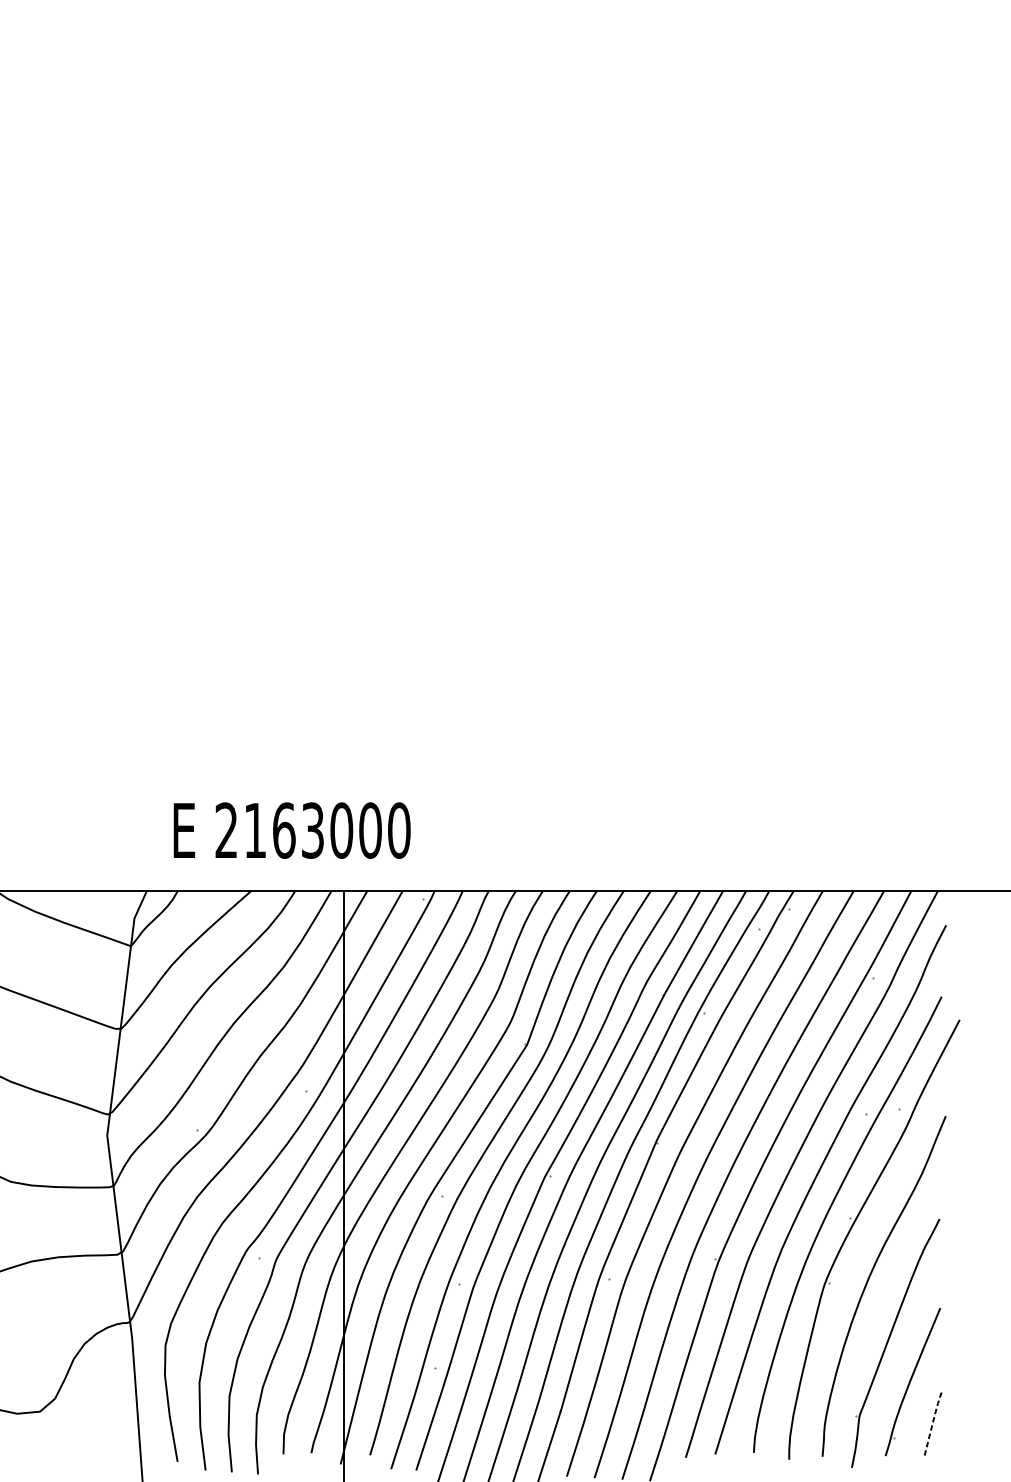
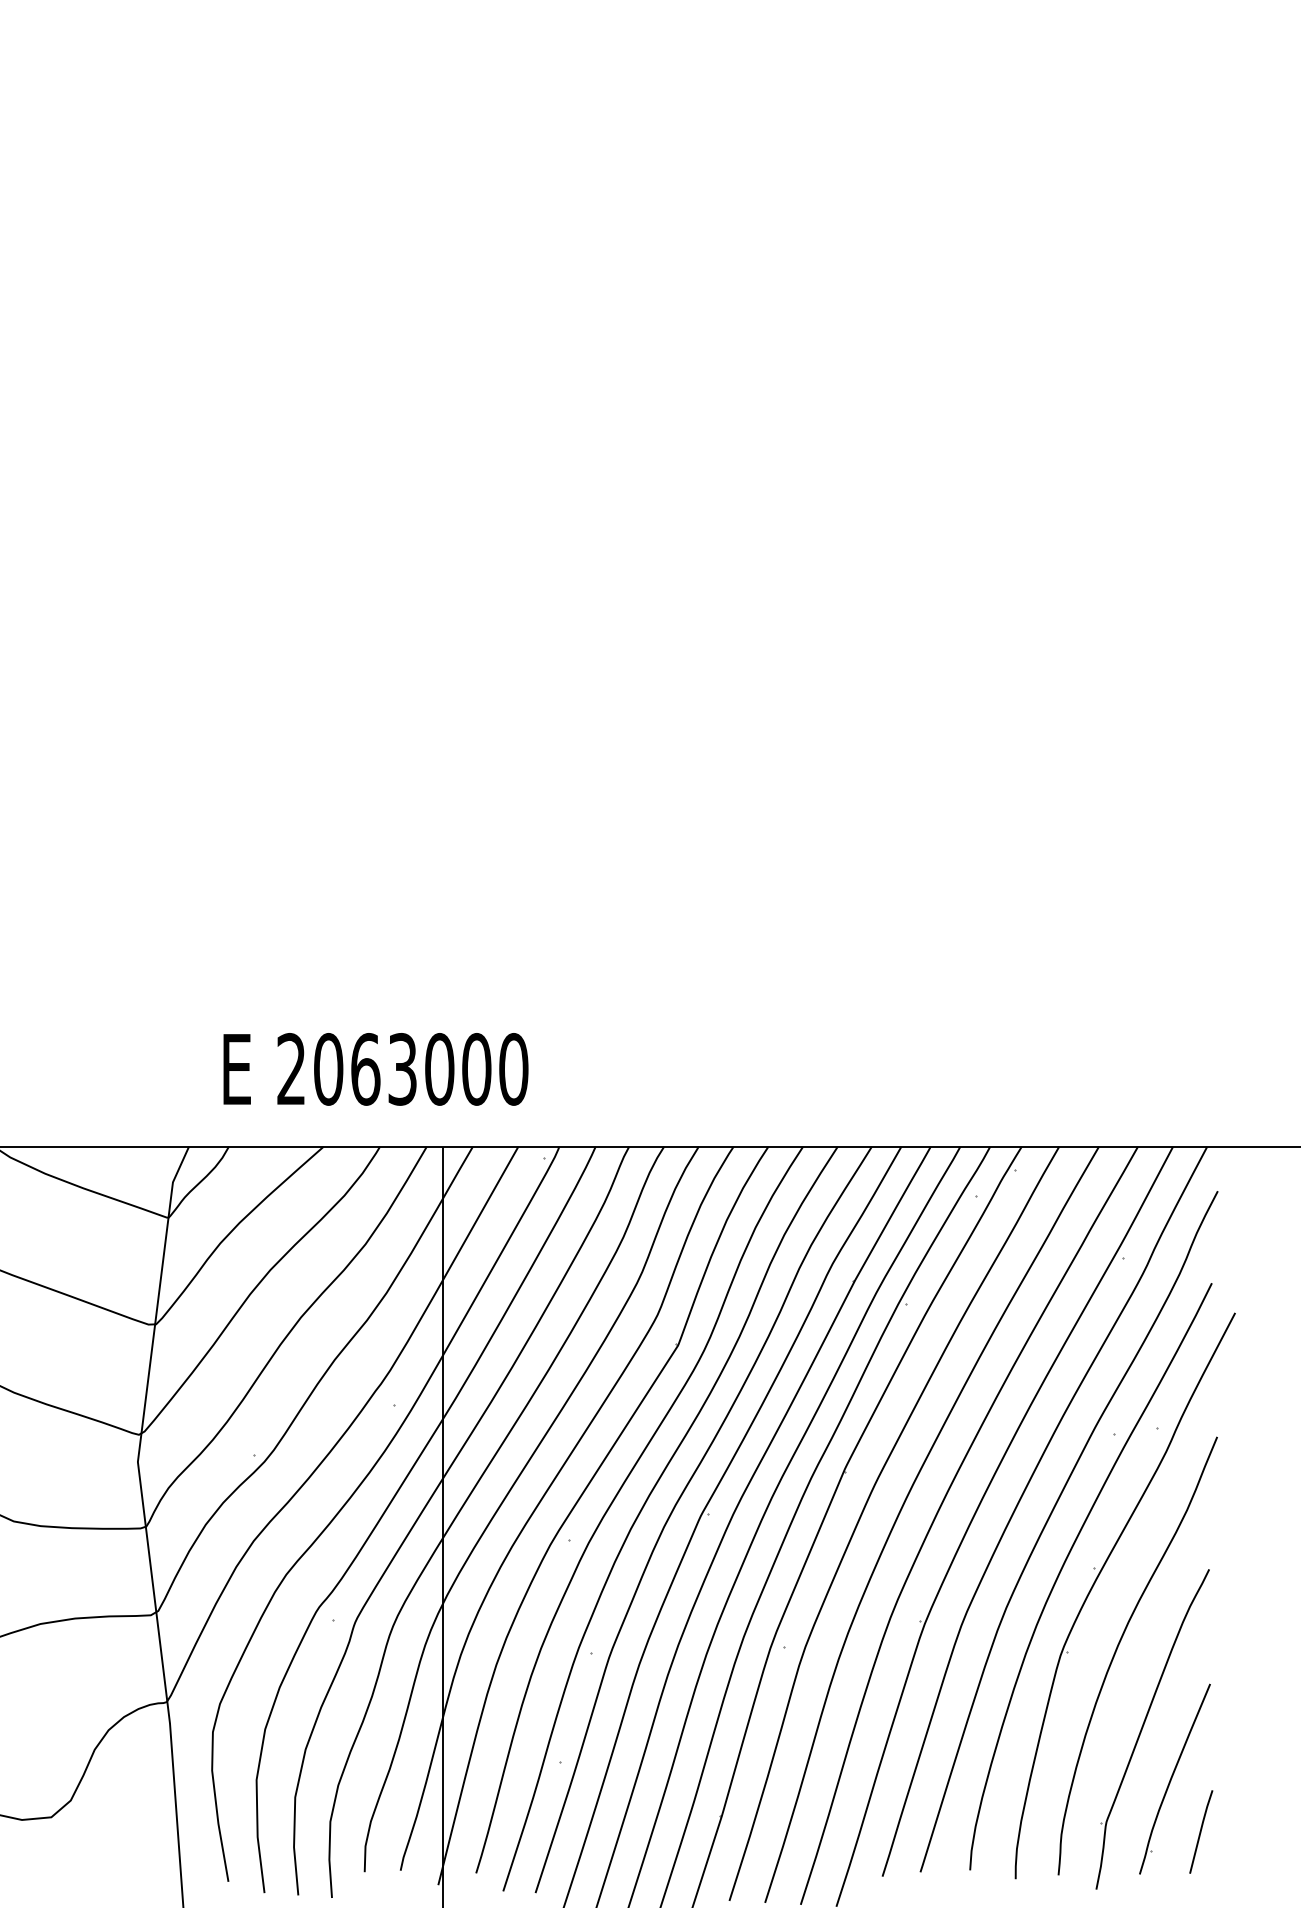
text: (255, 830) -> (328, 1069), 2163000 -> 2063000
line: (932, 1421) -> (1200, 1830), dashed -> solid

